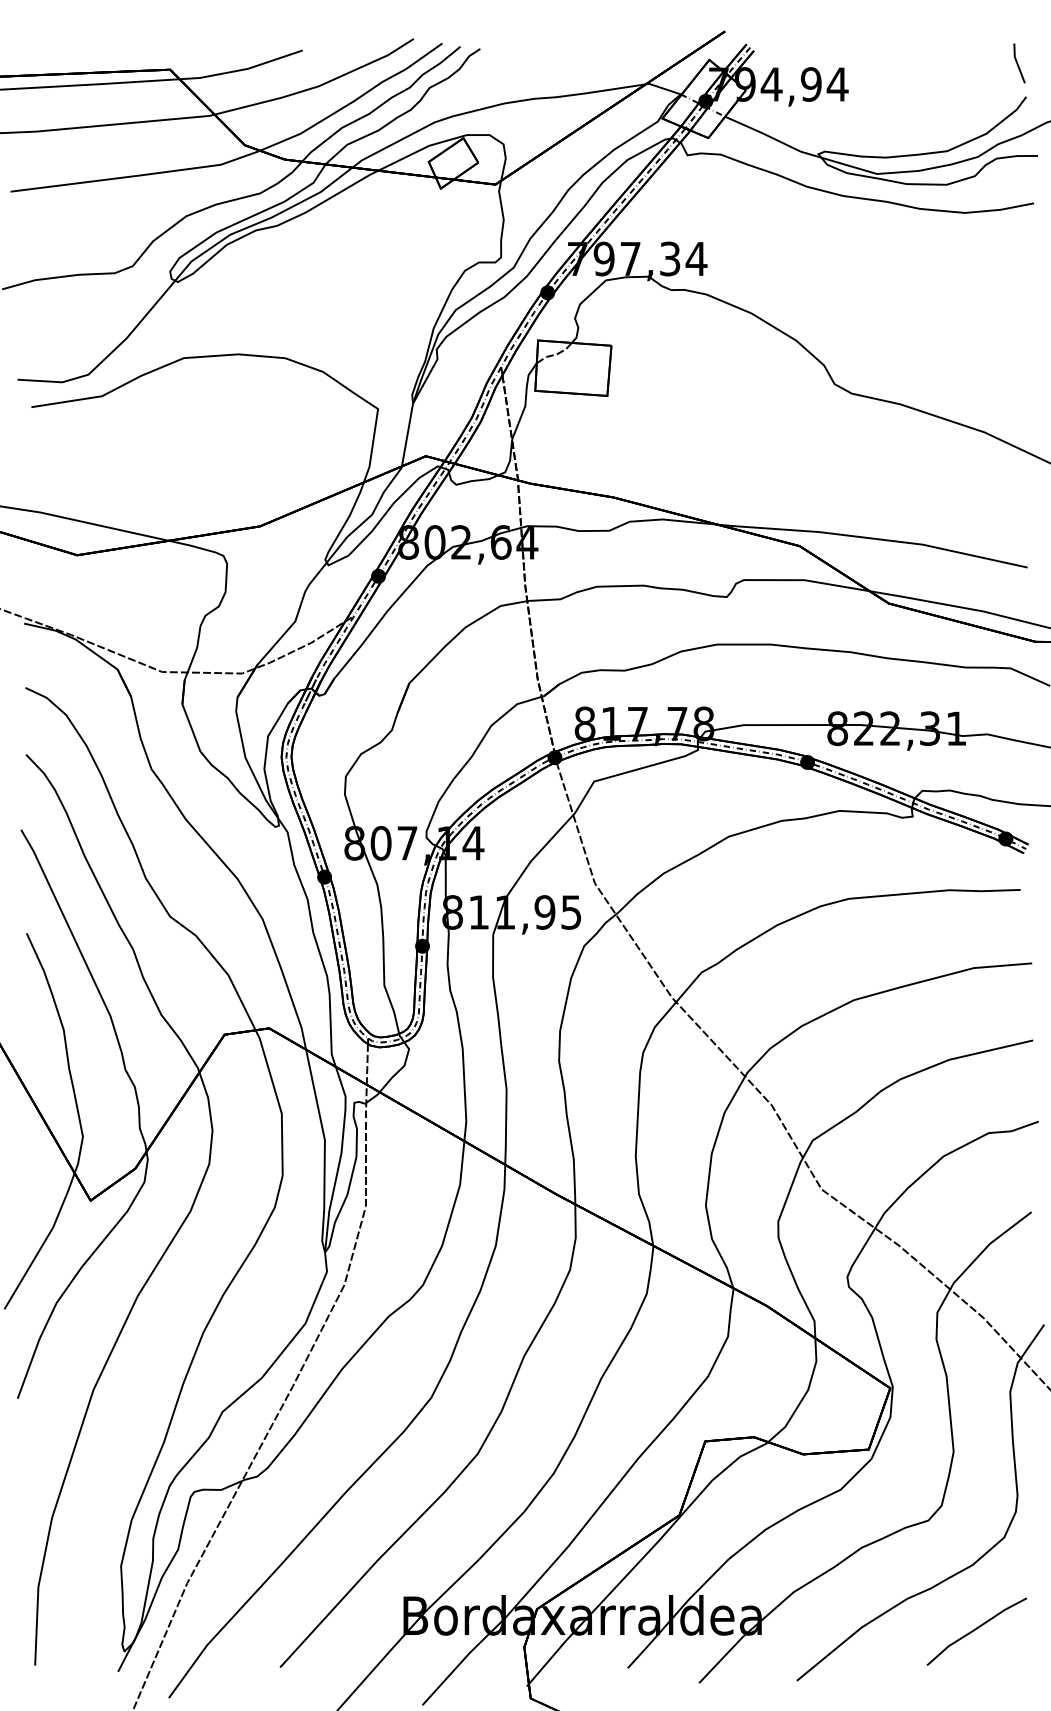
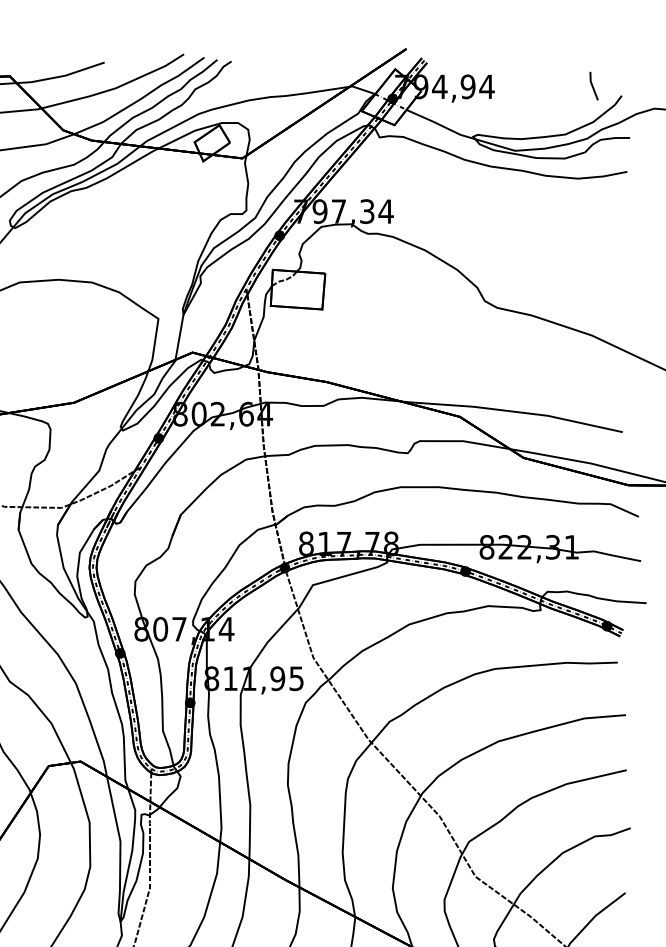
line: (1018, 63) -> (593, 86), moved

